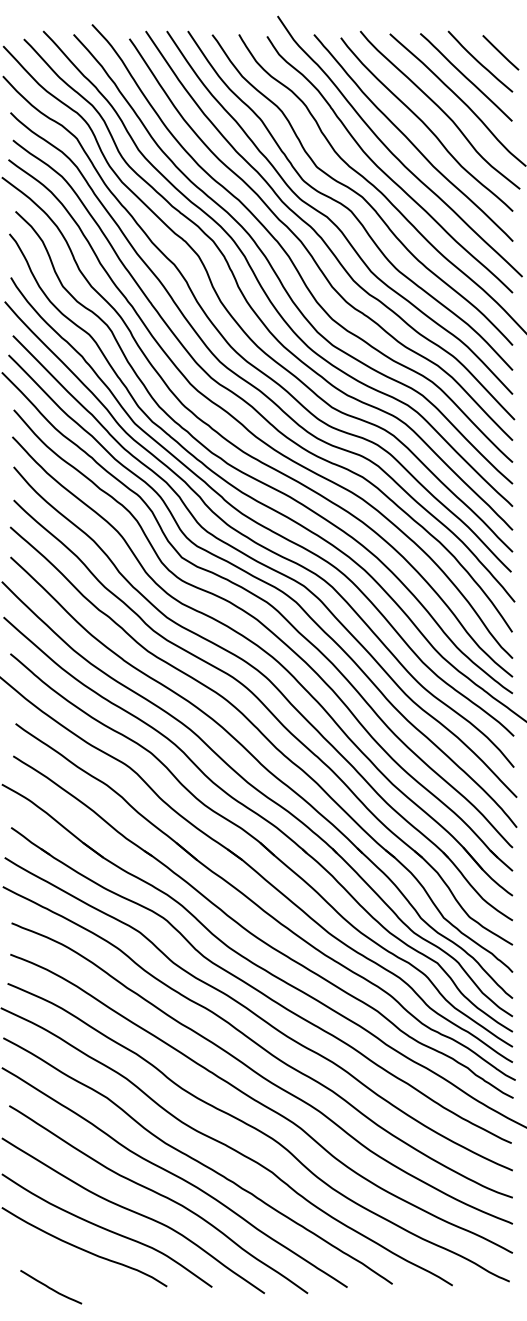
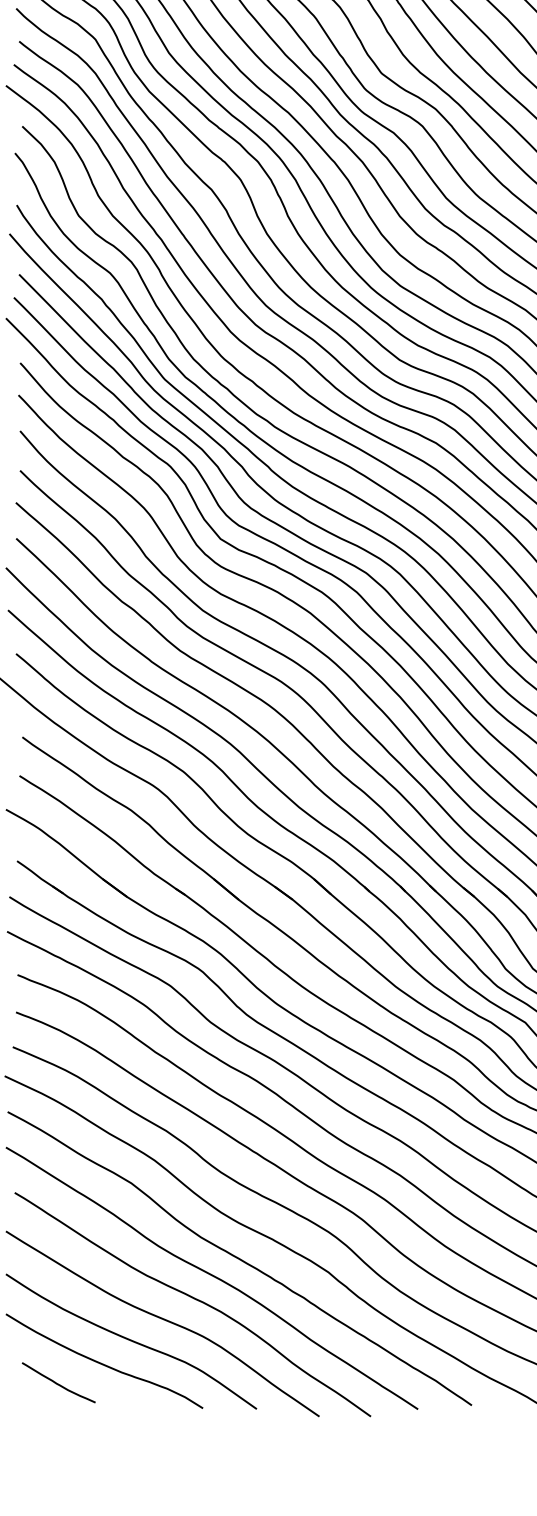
curve: (50, 1287) -> (57, 1383), moved

